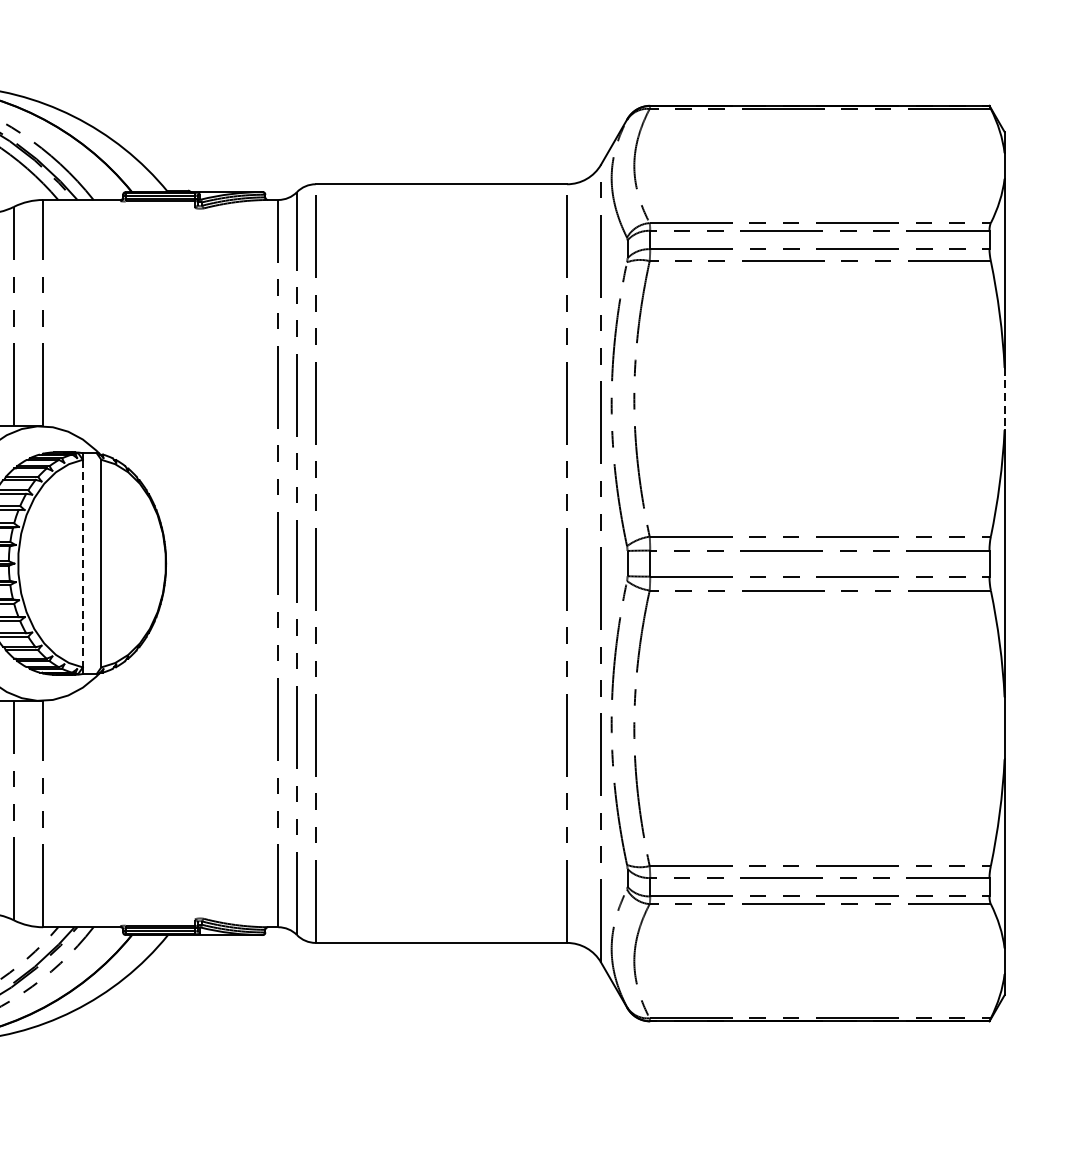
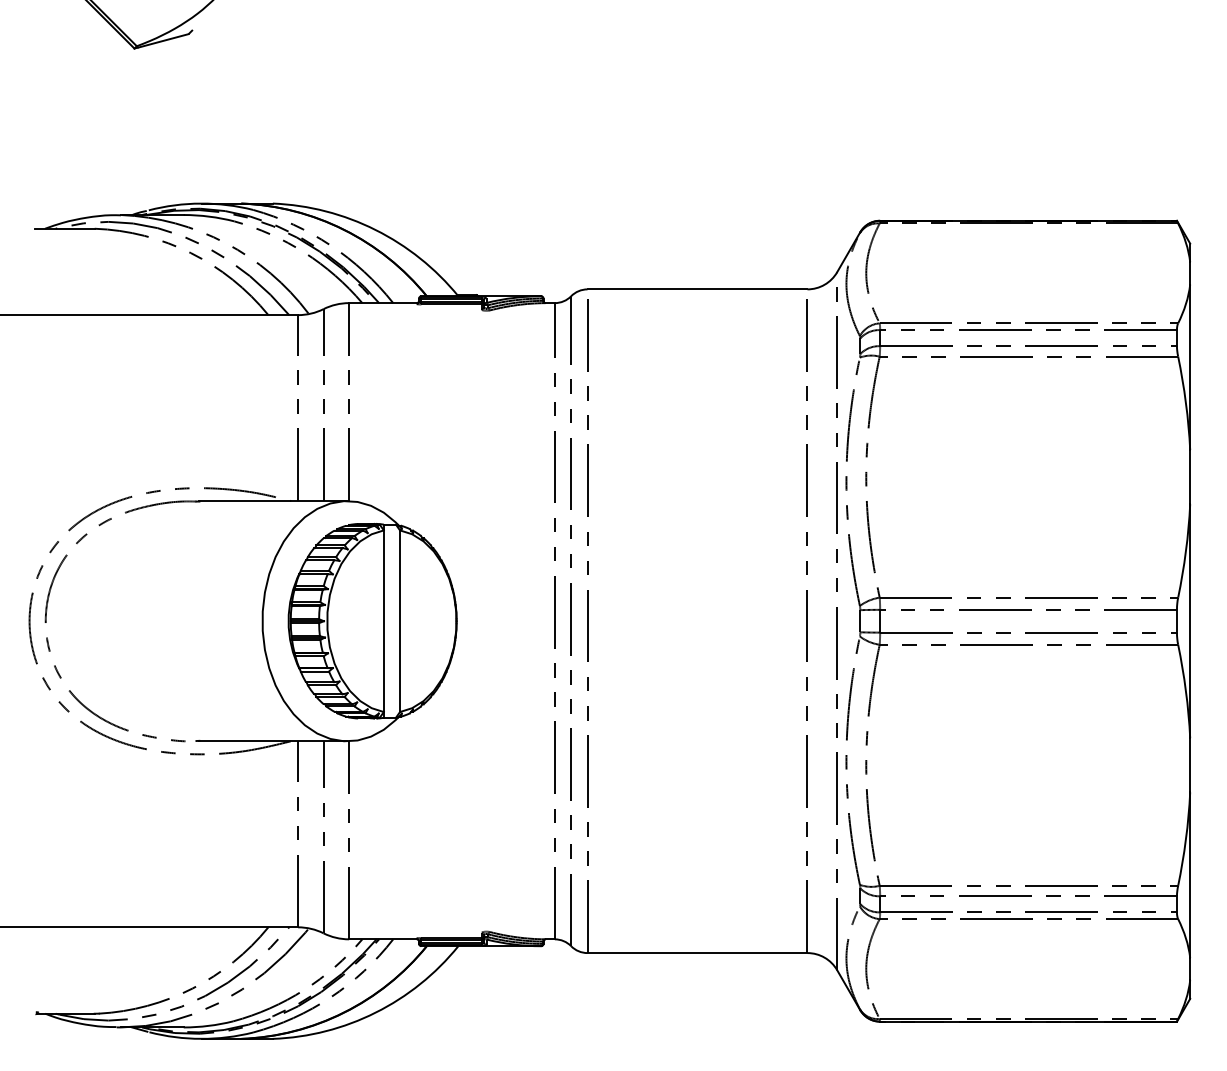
line: (1004, 399) -> (1190, 477), dashed -> solid
line: (82, 563) -> (383, 621), dashed -> solid

